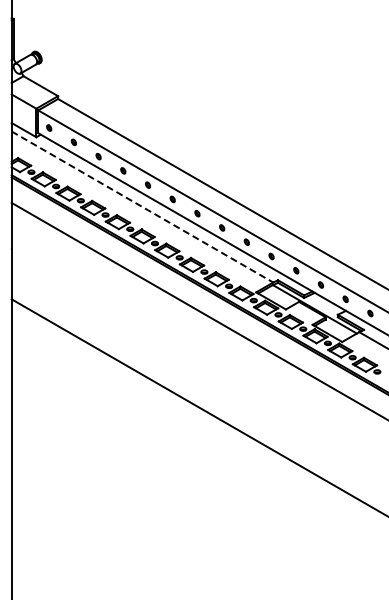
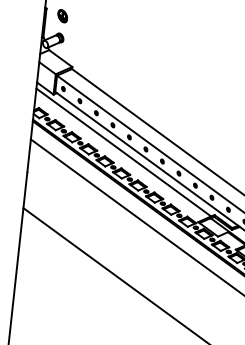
part: (36, 27) -> (62, 16), added
line: (142, 207) -> (123, 152), dashed -> solid

